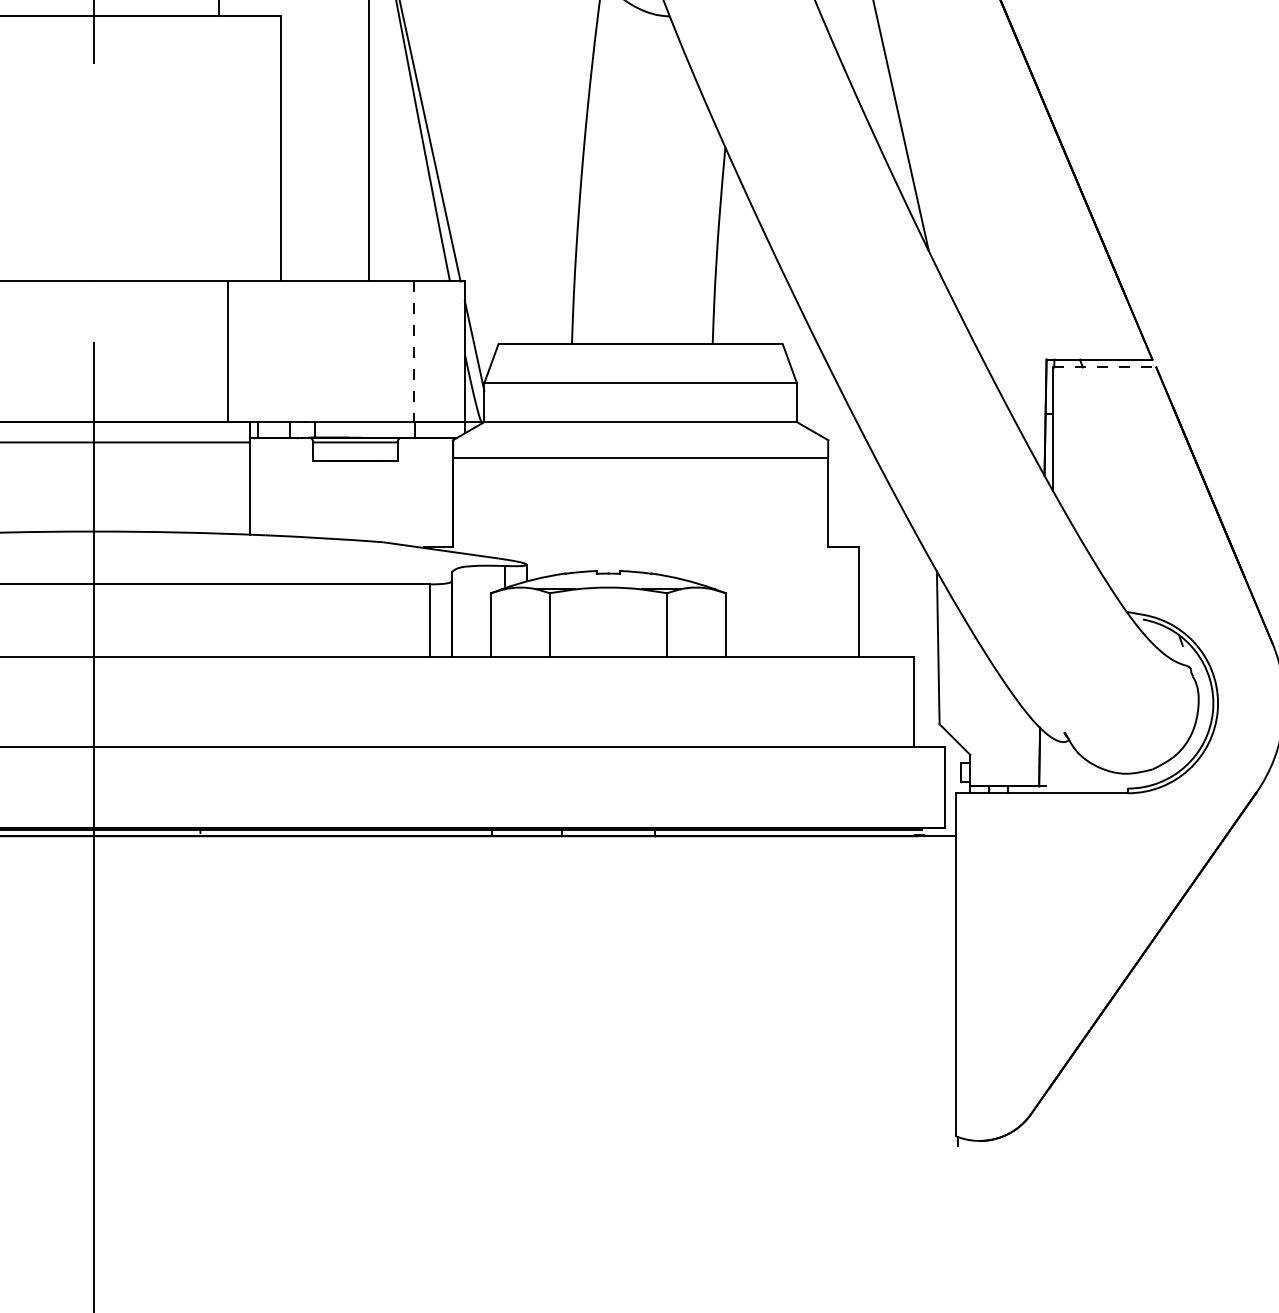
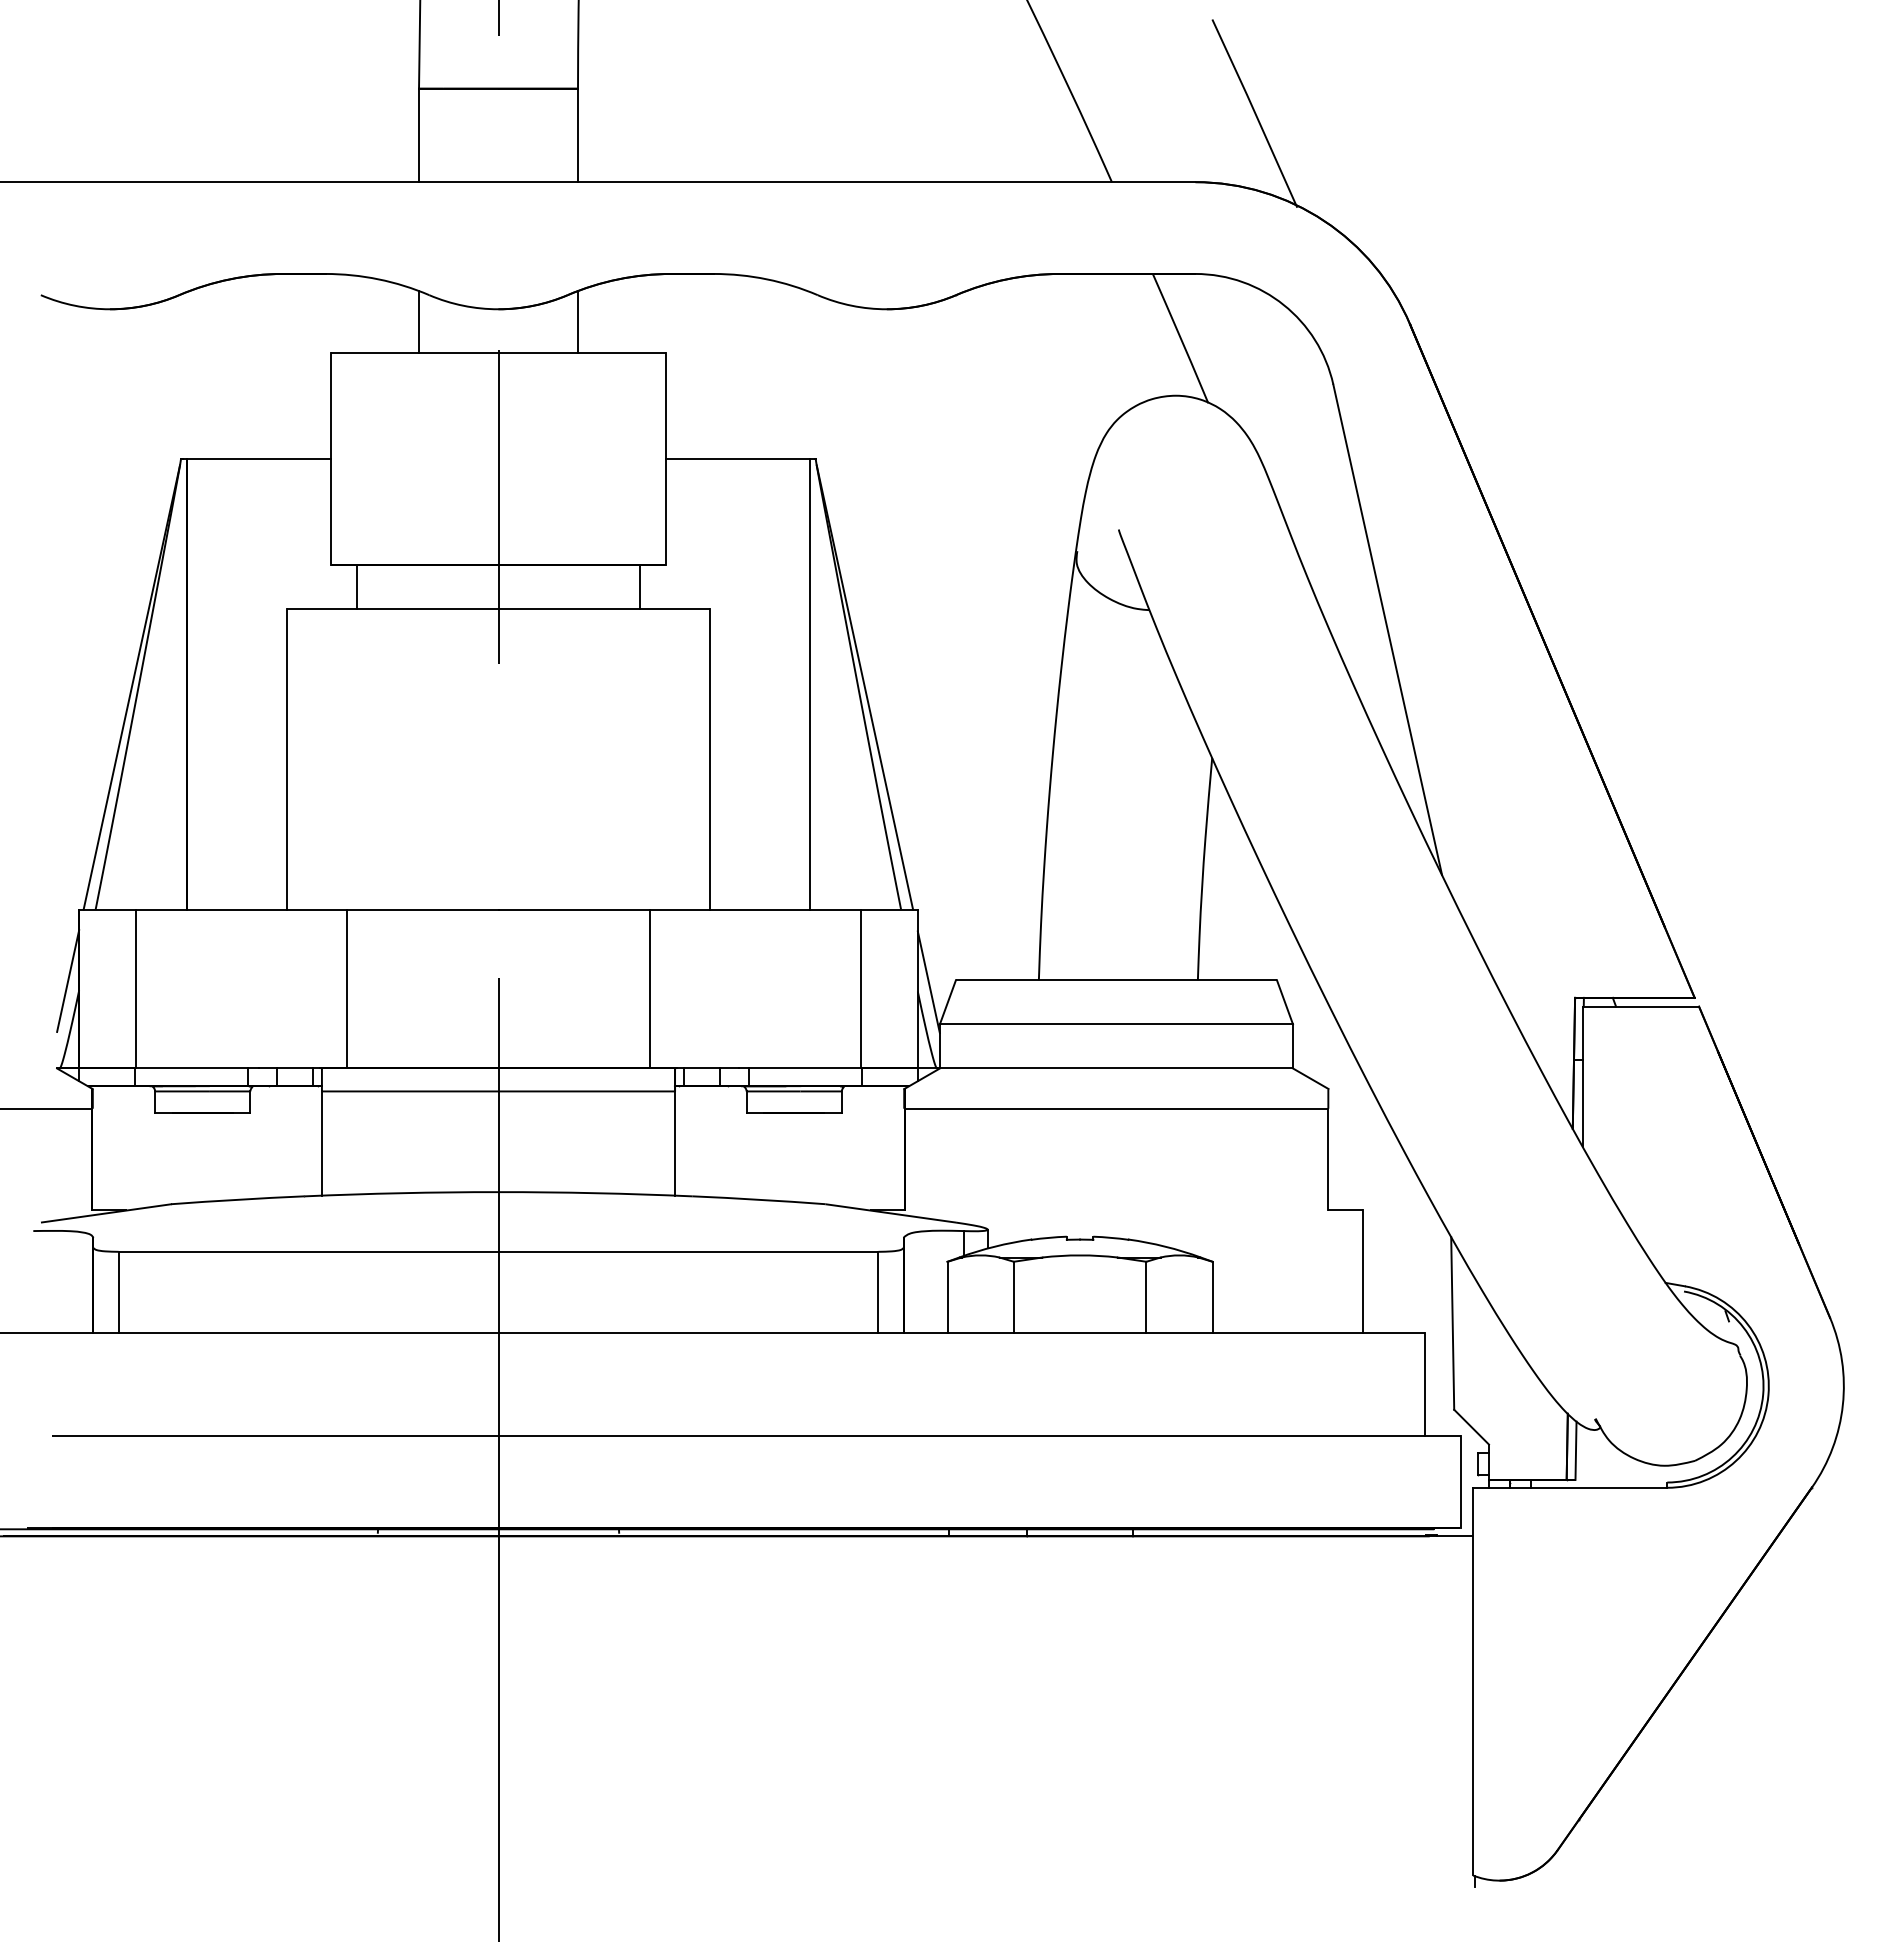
line: (414, 352) -> (860, 989), dashed -> solid
line: (1105, 367) -> (1641, 1006), dashed -> solid
line: (1046, 760) -> (1575, 1450), added

